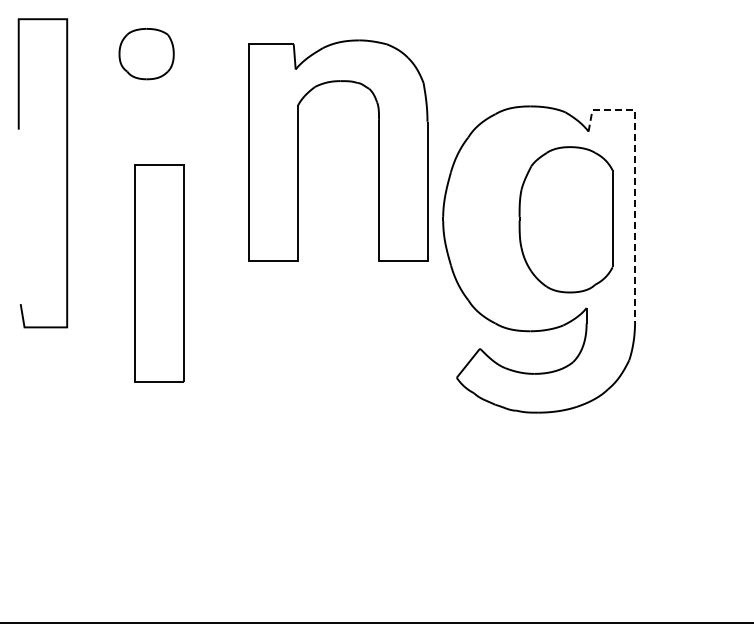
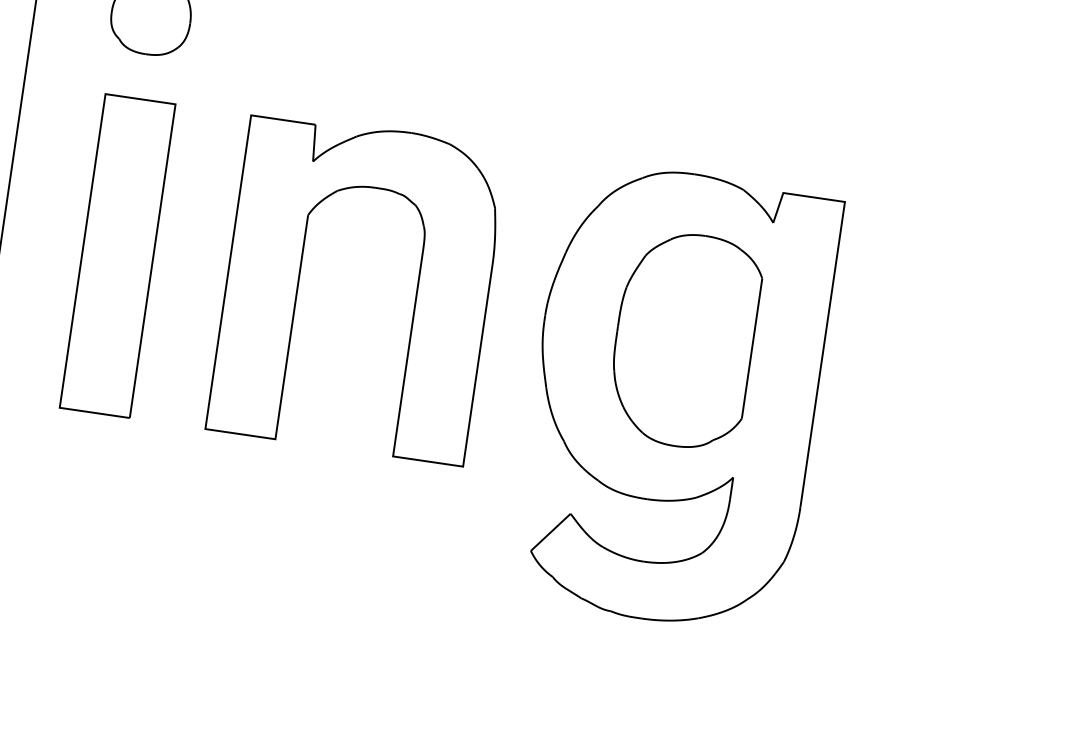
part: (298, 150) -> (300, 279), moved
line: (635, 183) -> (830, 307), dashed -> solid
part: (565, 219) -> (683, 339), moved
part: (159, 273) -> (117, 255), moved

